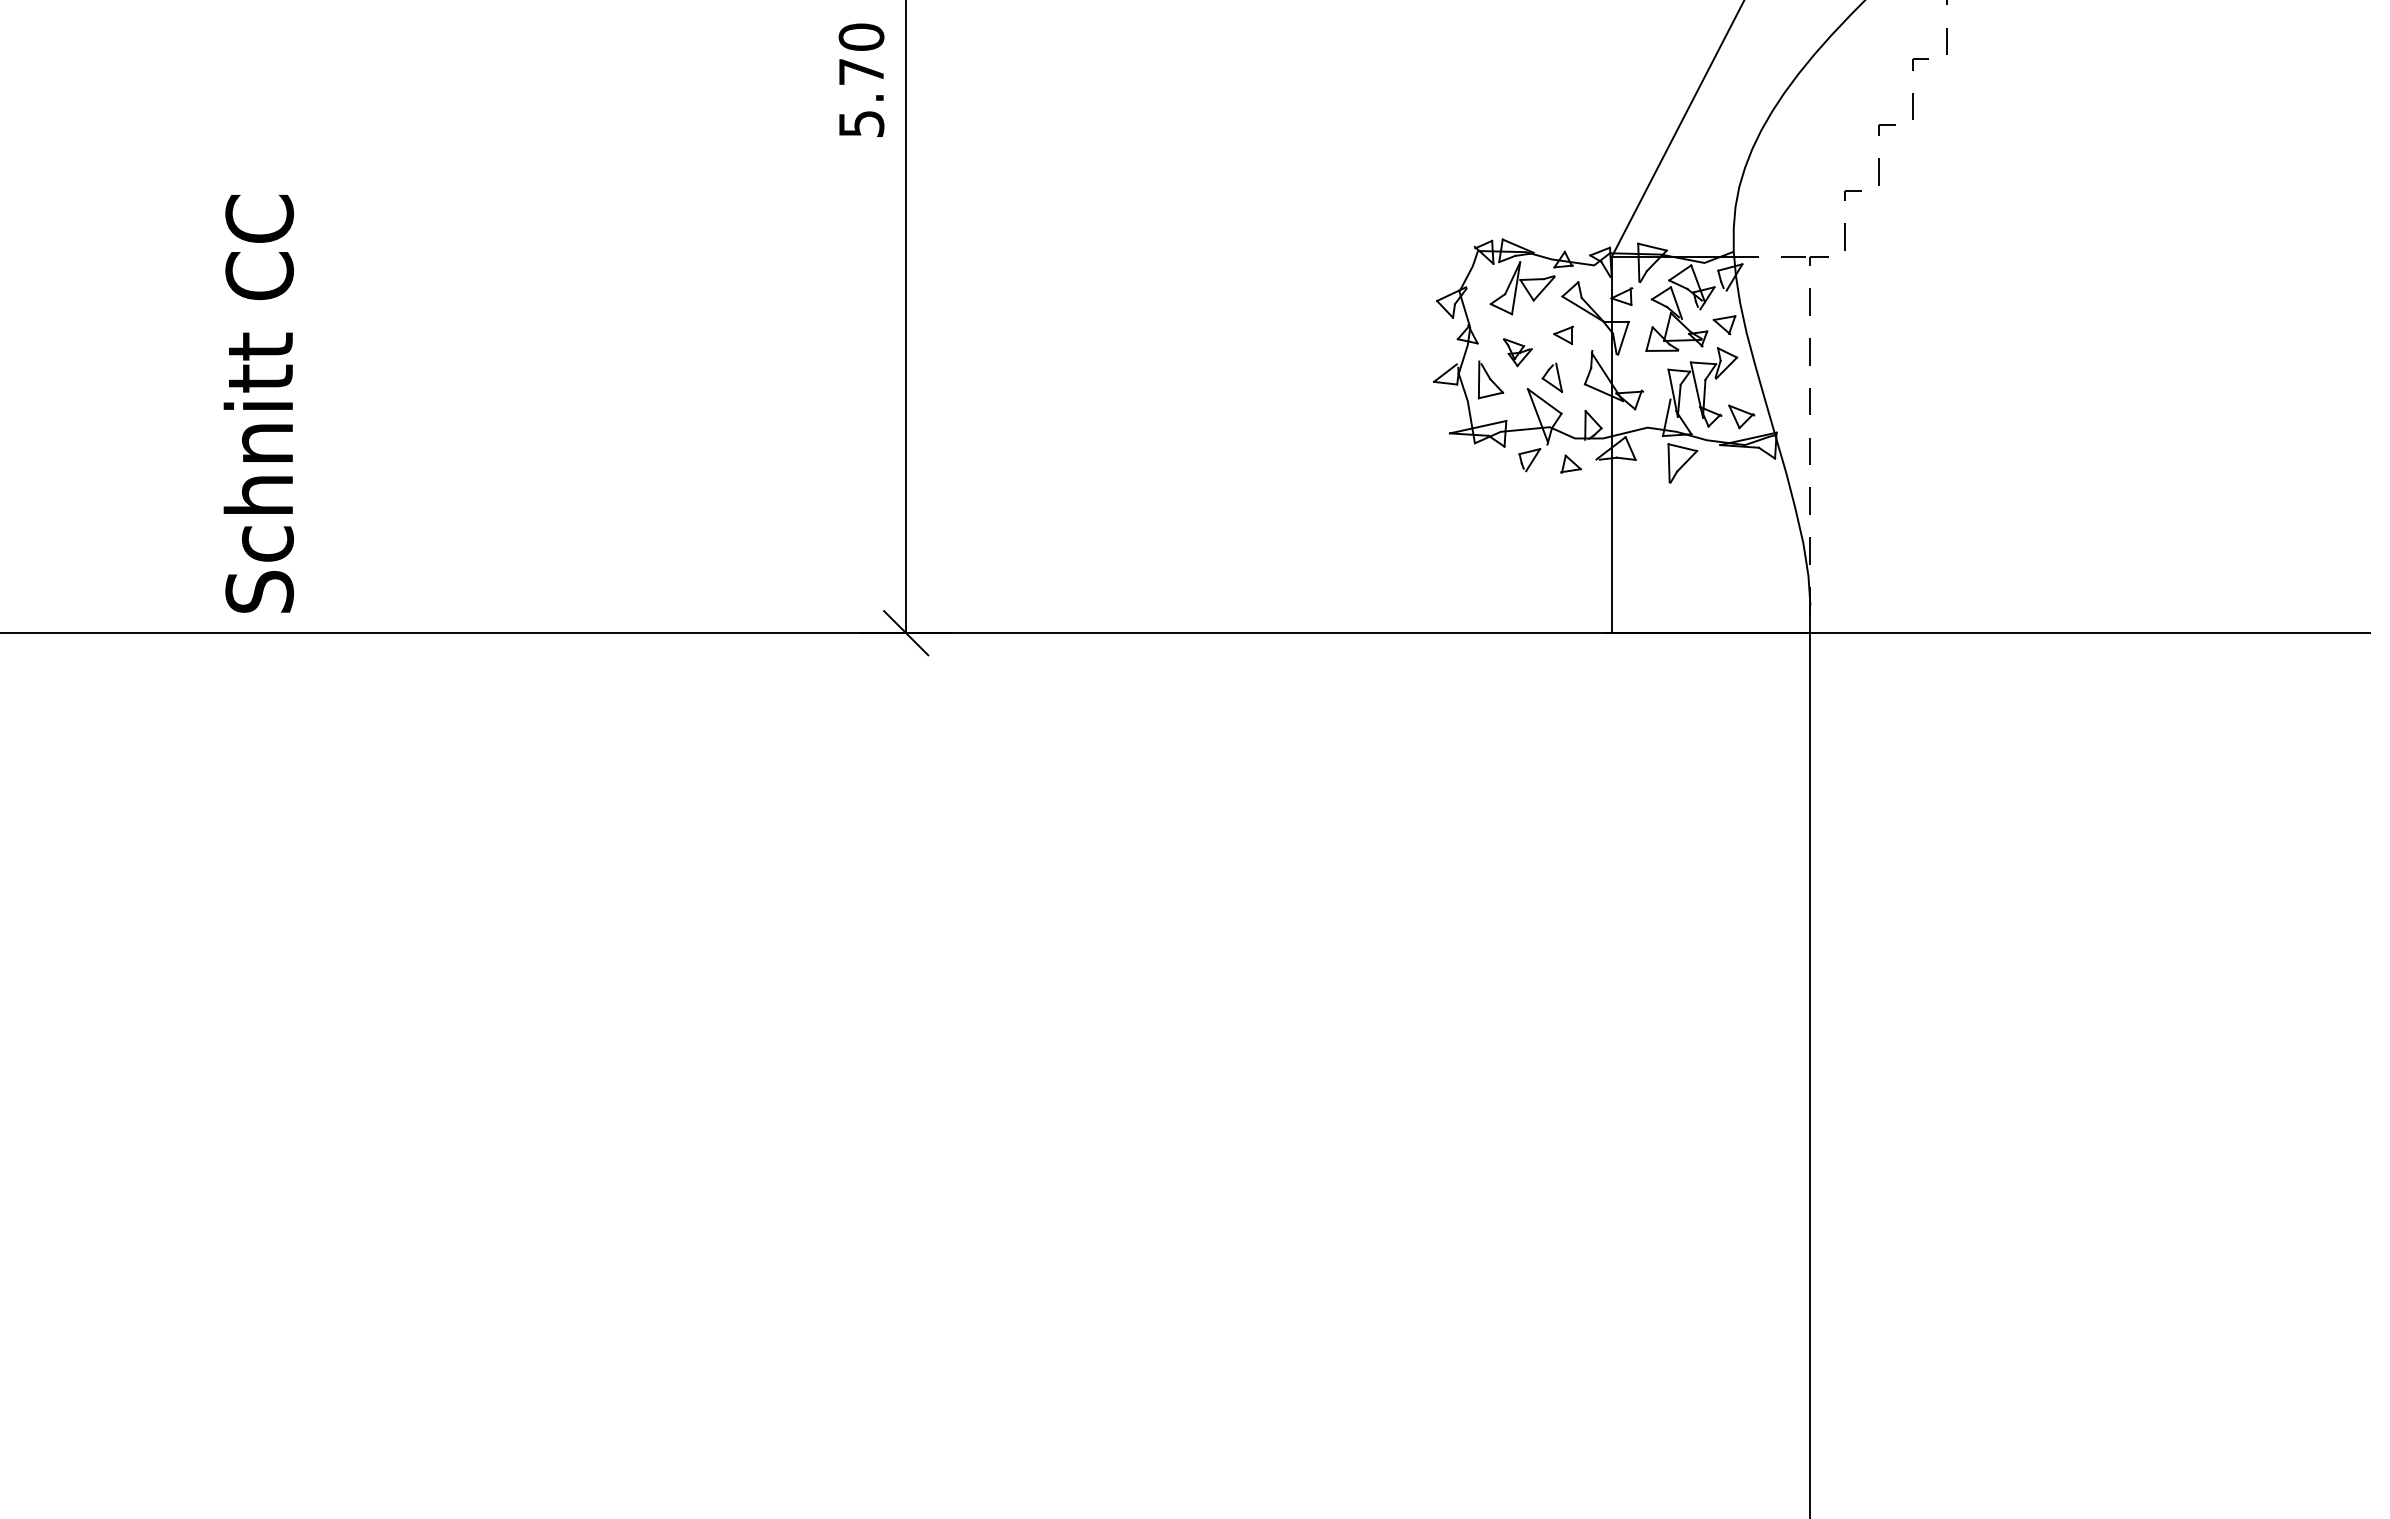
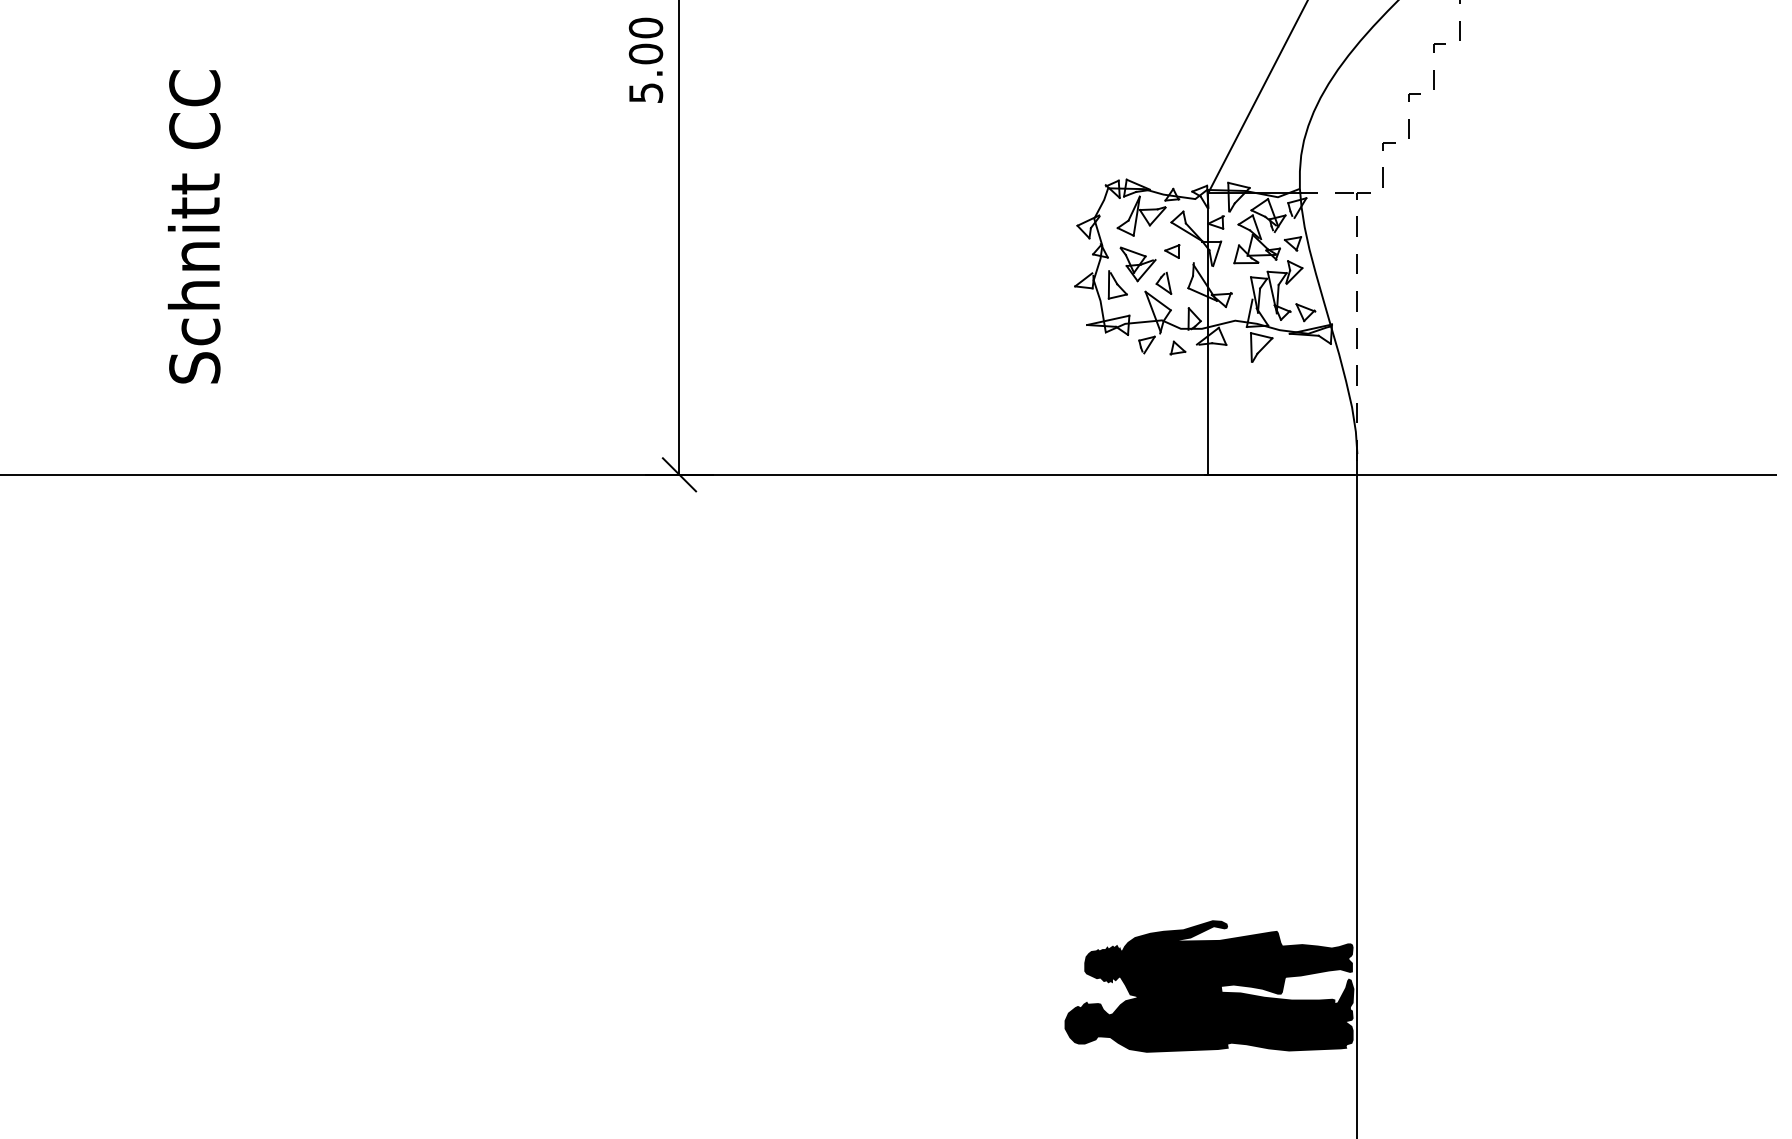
text: (860, 71) -> (645, 53), 5.70 -> 5.00
part: (1517, 352) -> (1137, 264), size x1.67
text: (257, 403) -> (193, 226), moved
fill: (1613, 1315) -> (1209, 986), added

